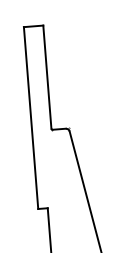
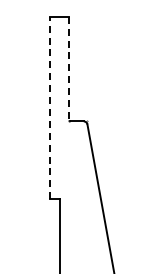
line: (47, 77) -> (69, 68), solid -> dashed
line: (31, 117) -> (50, 107), solid -> dashed

